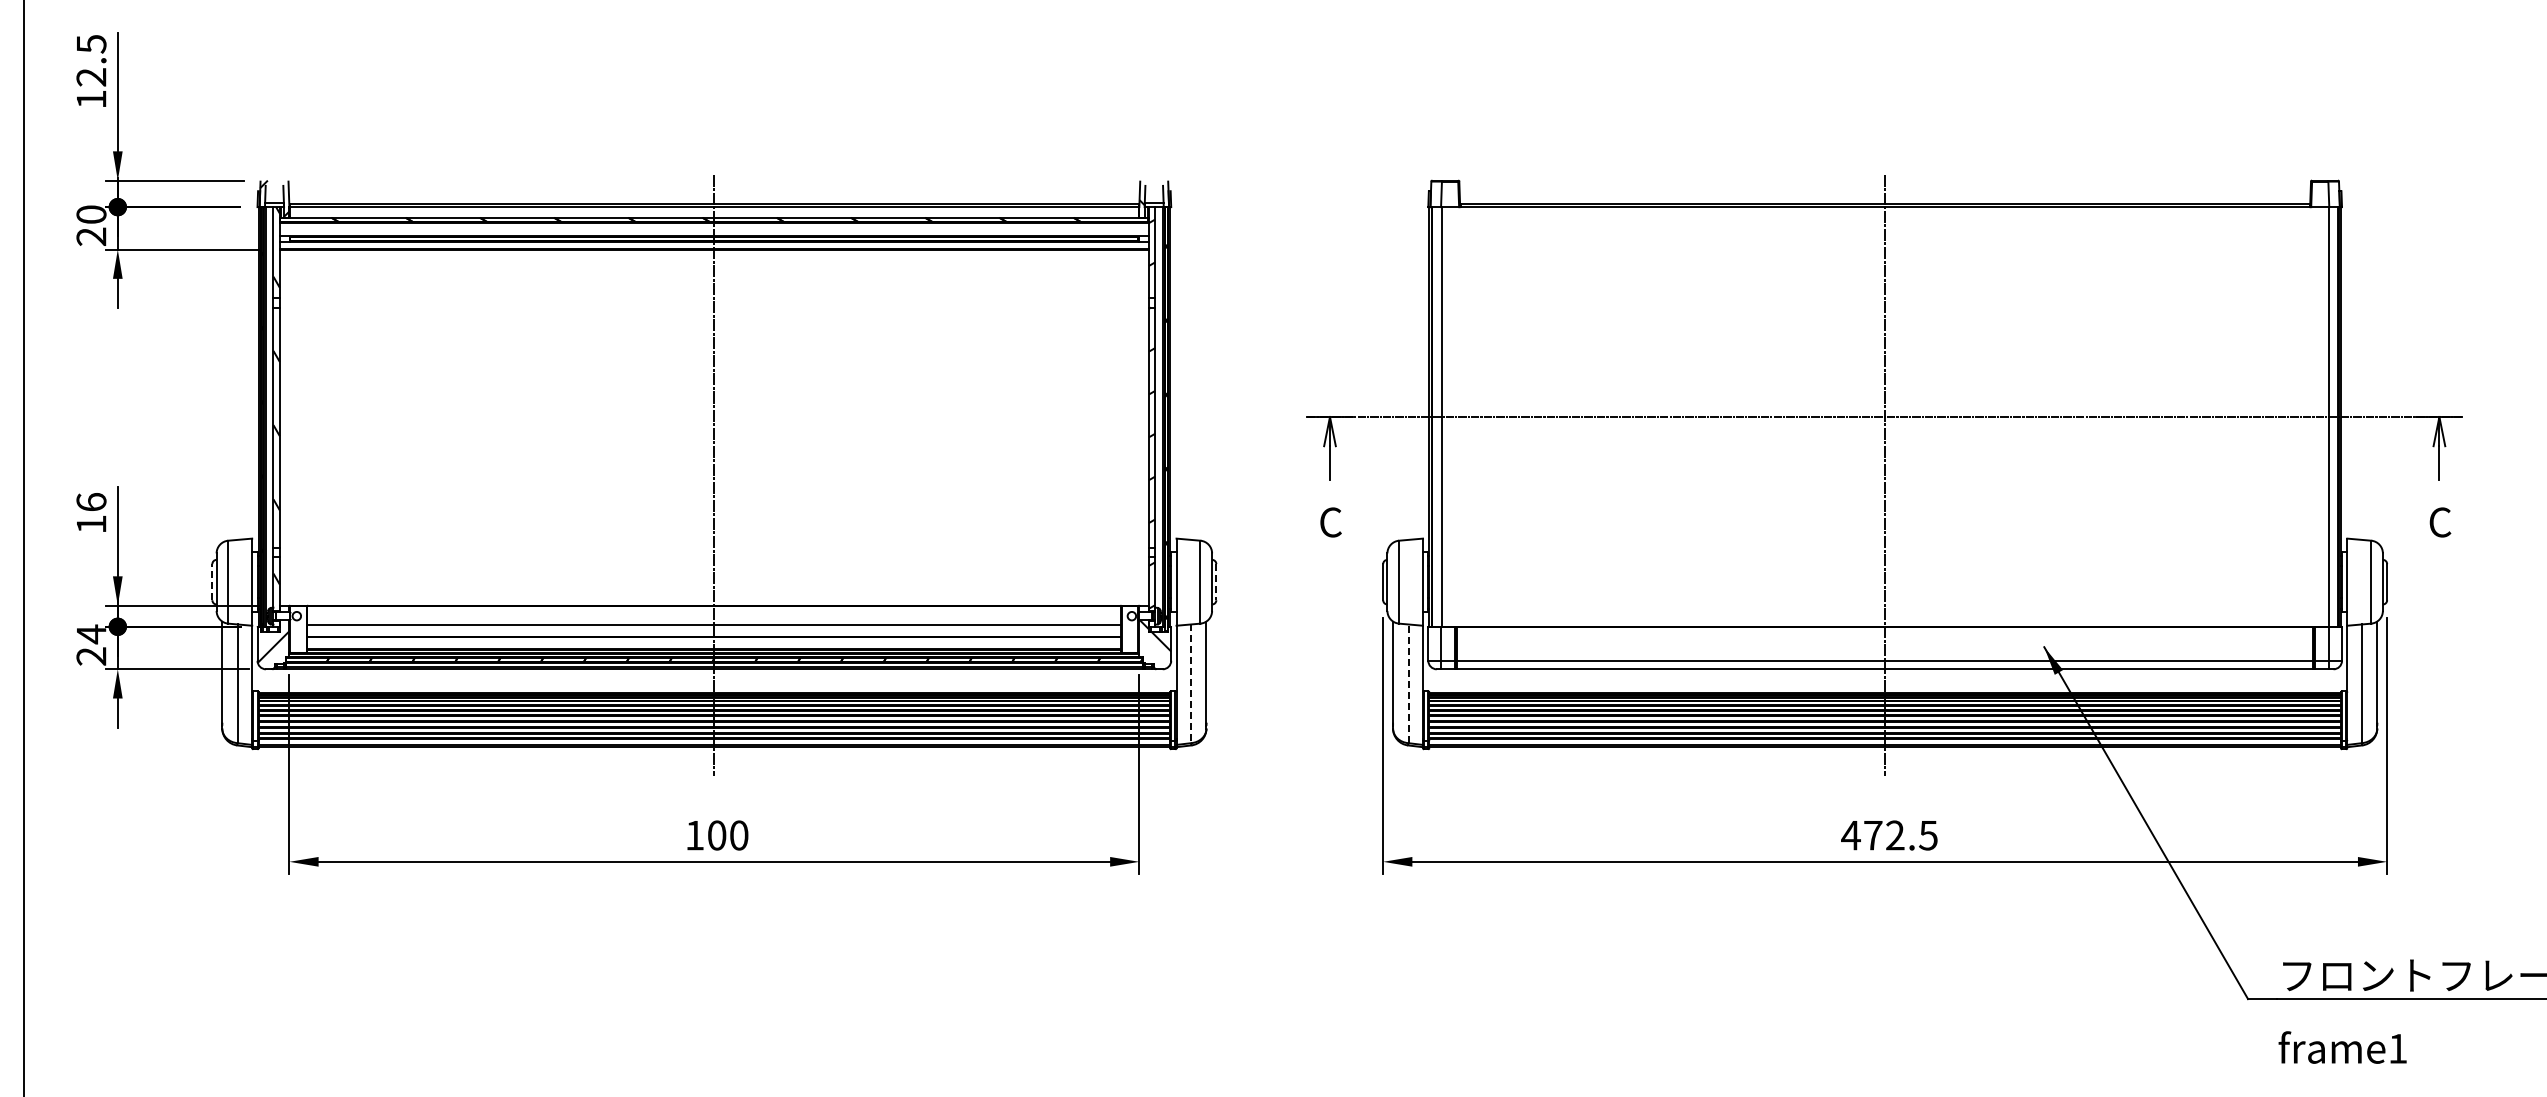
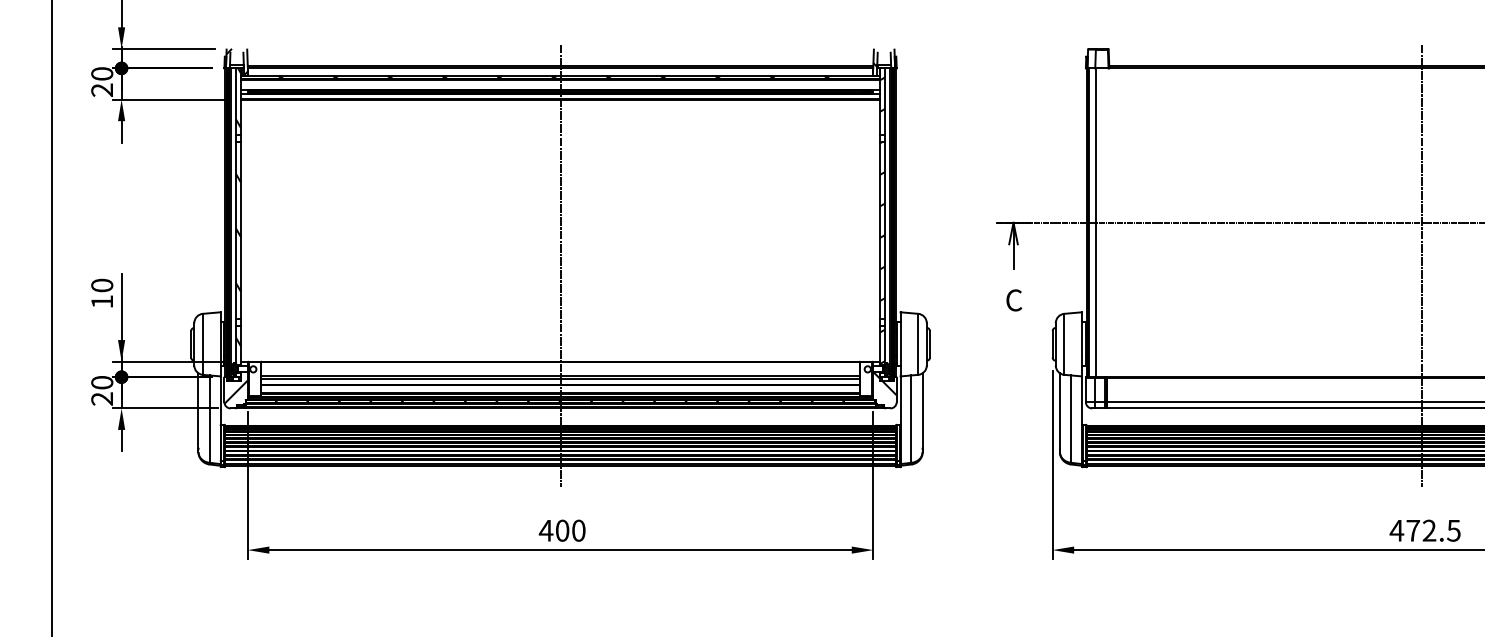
text: (91, 502) -> (102, 285), 16 -> 10
line: (212, 581) -> (191, 343), dashed -> solid
line: (1216, 582) -> (930, 344), dashed -> solid
line: (714, 628) -> (560, 378), added
text: (91, 634) -> (102, 382), 24 -> 20
line: (1408, 683) -> (1071, 418), dashed -> solid
line: (1190, 684) -> (910, 419), dashed -> solid
text: (694, 835) -> (545, 530), 100 -> 400

